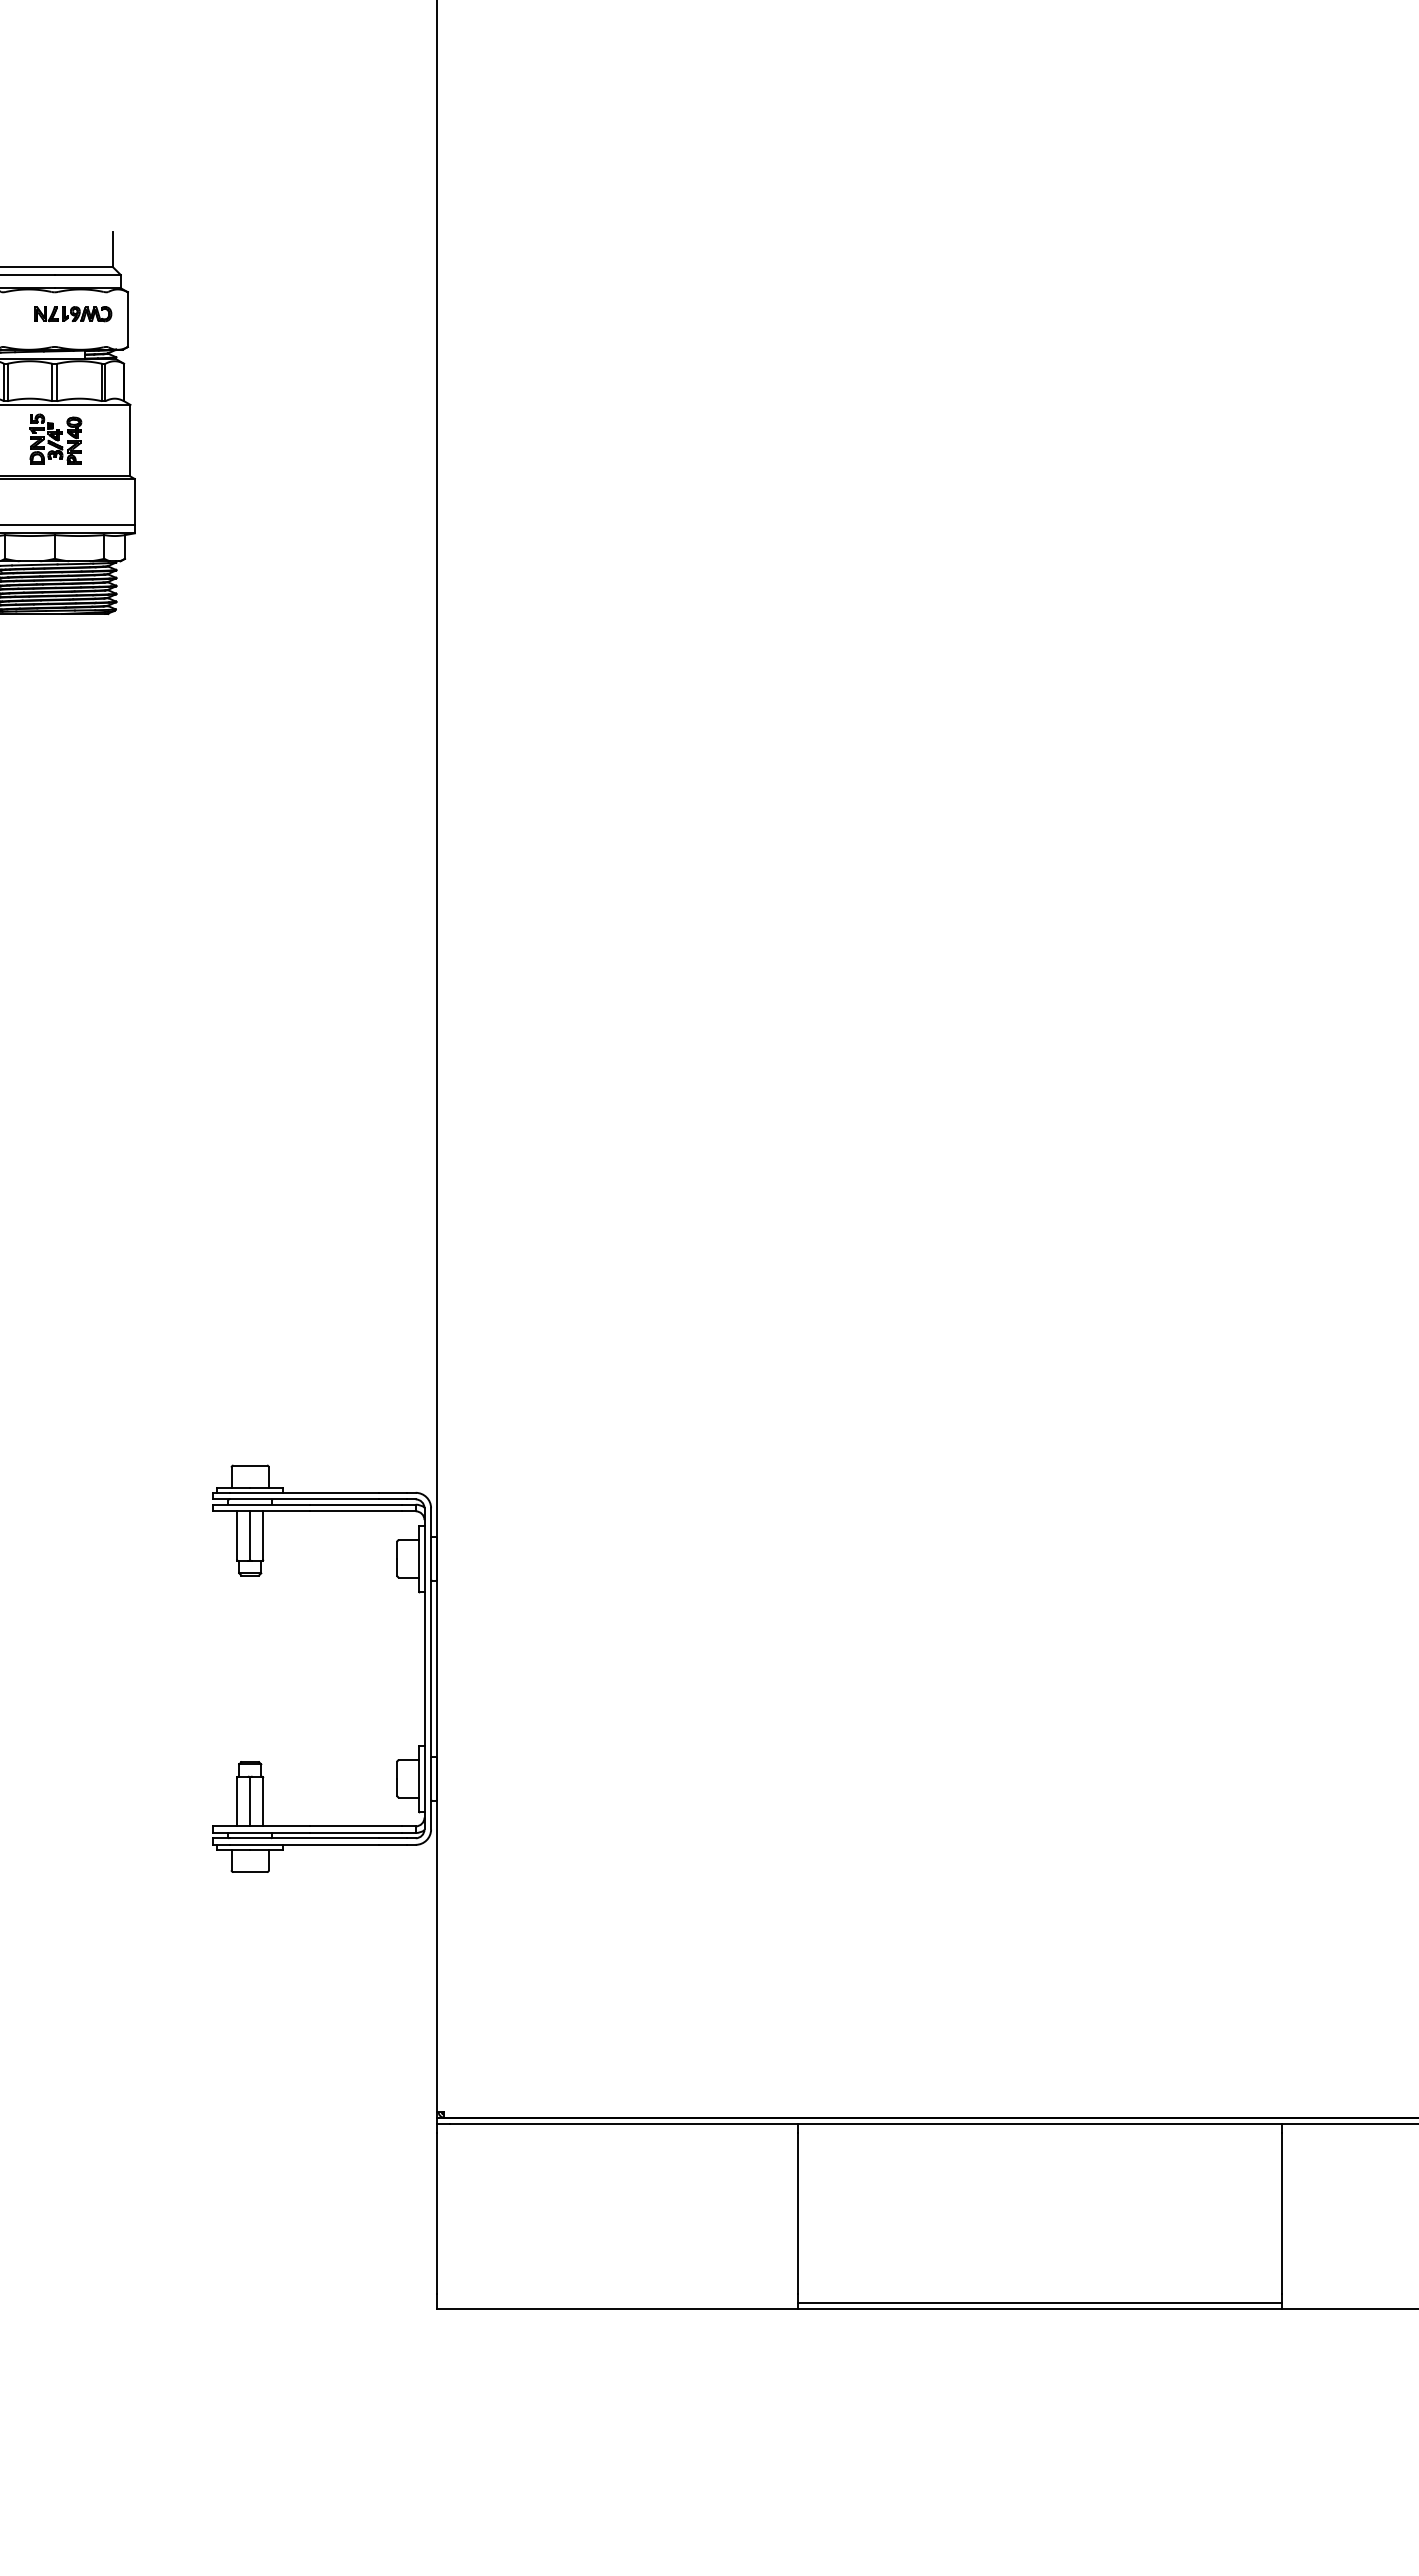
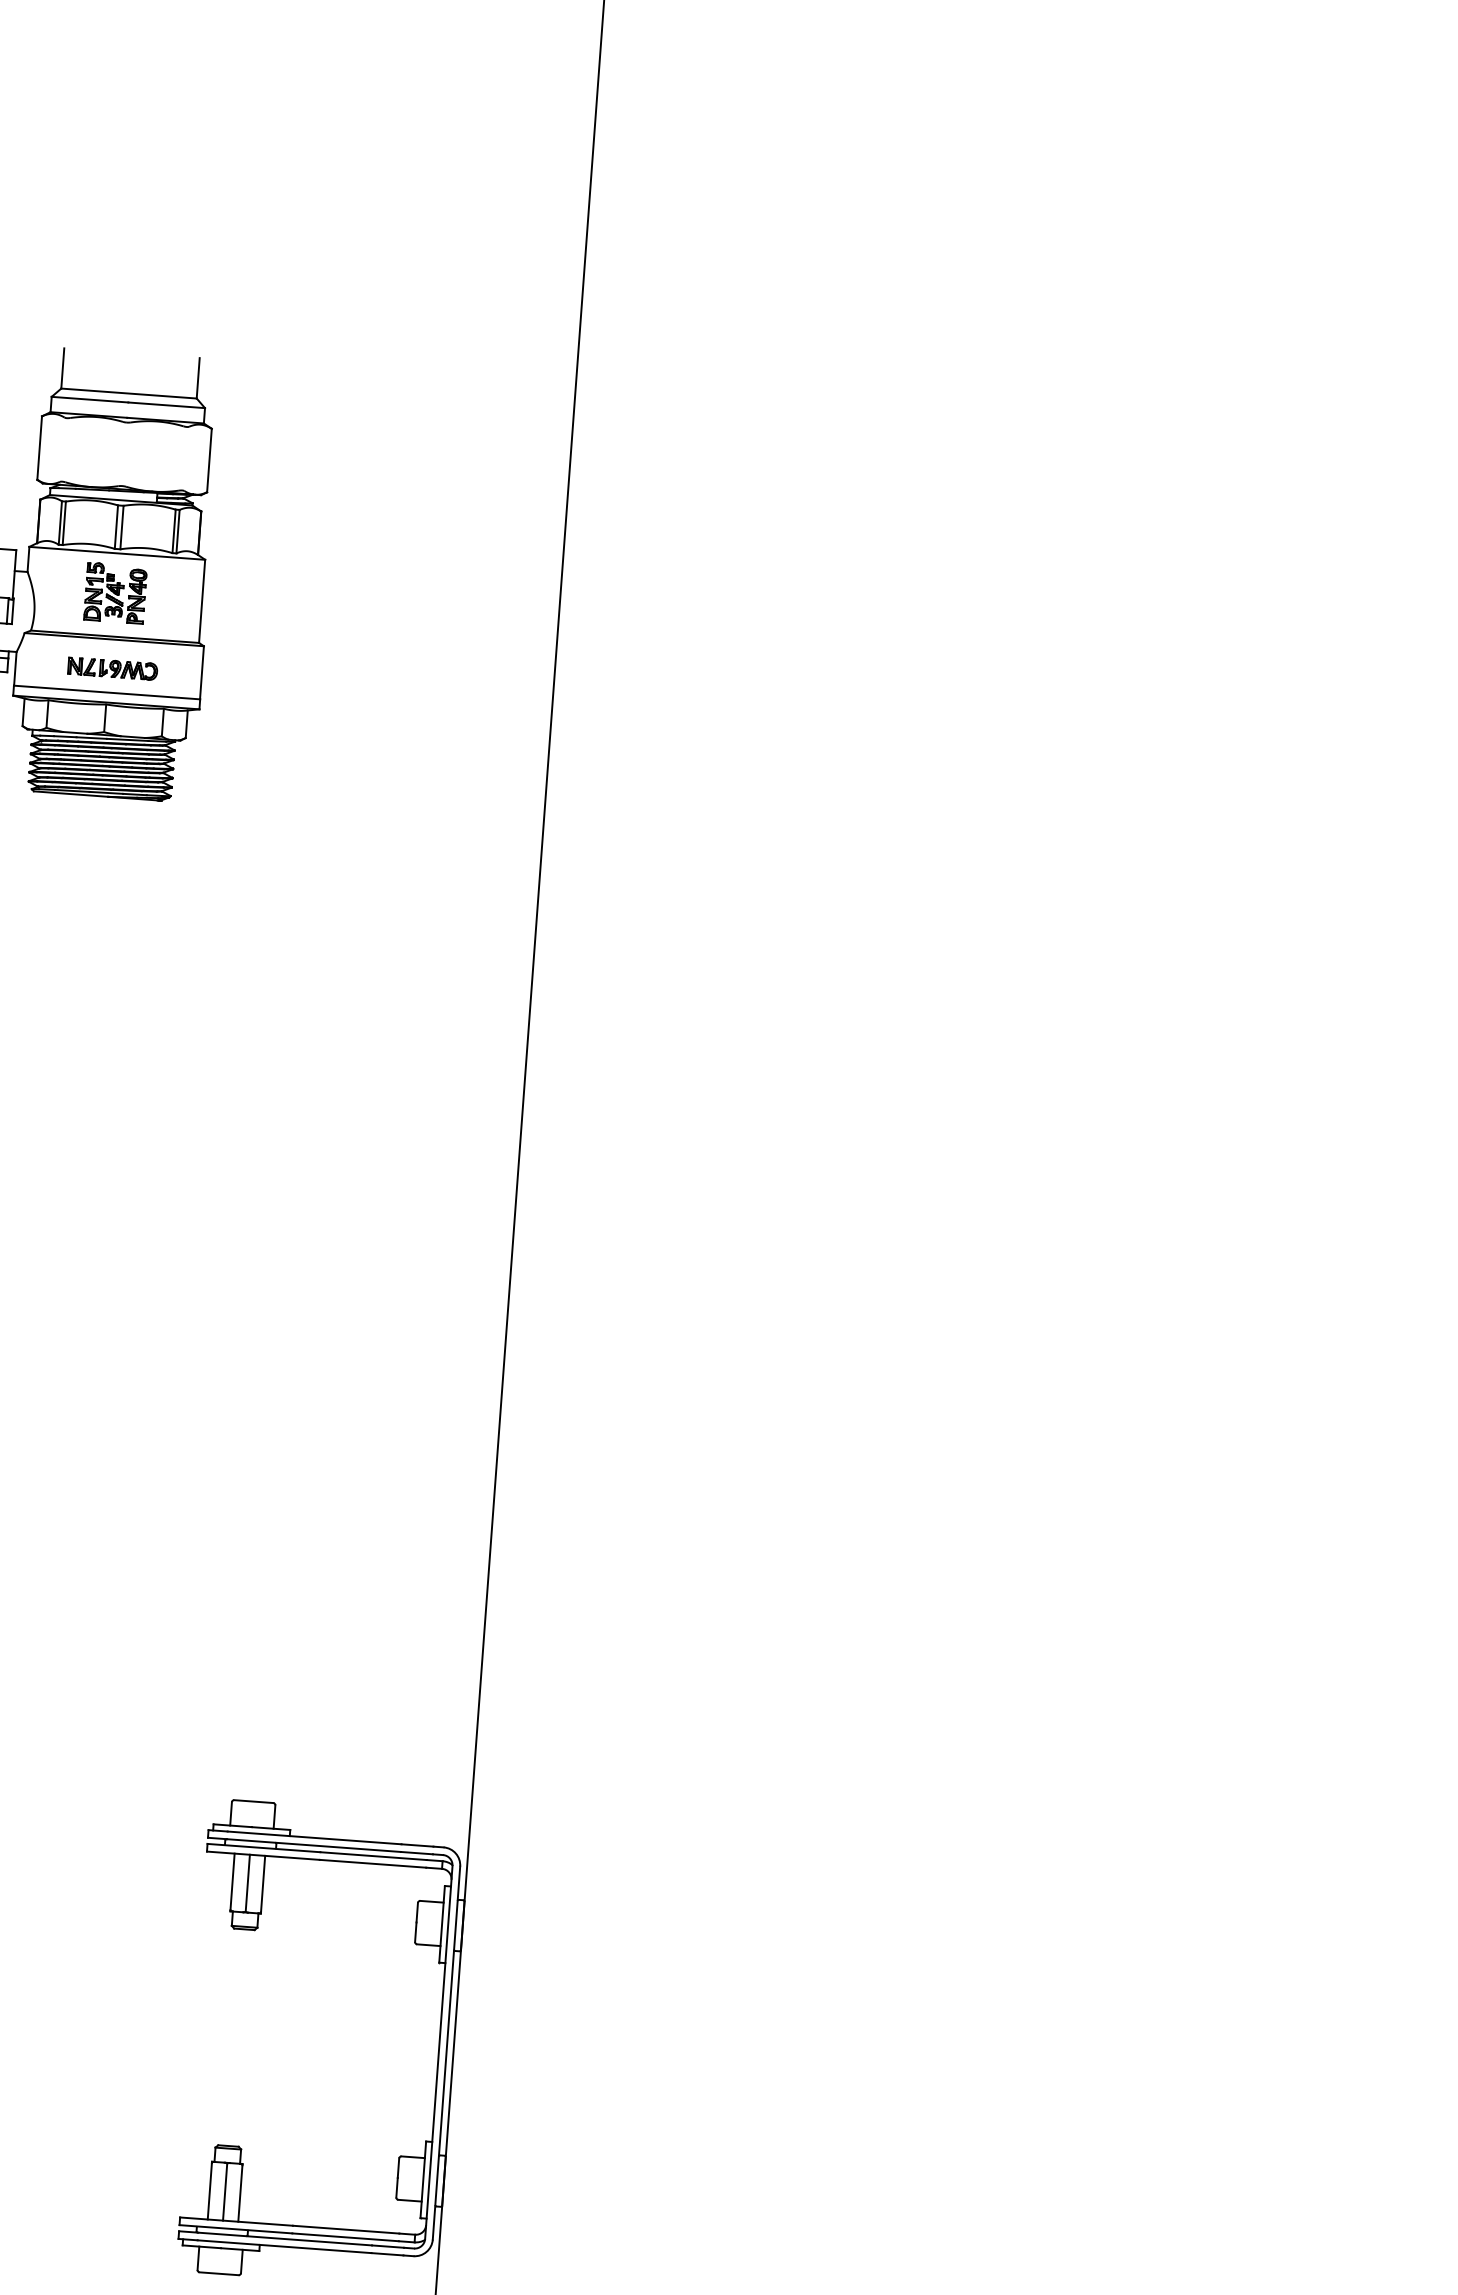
part: (73, 314) -> (113, 669), moved

